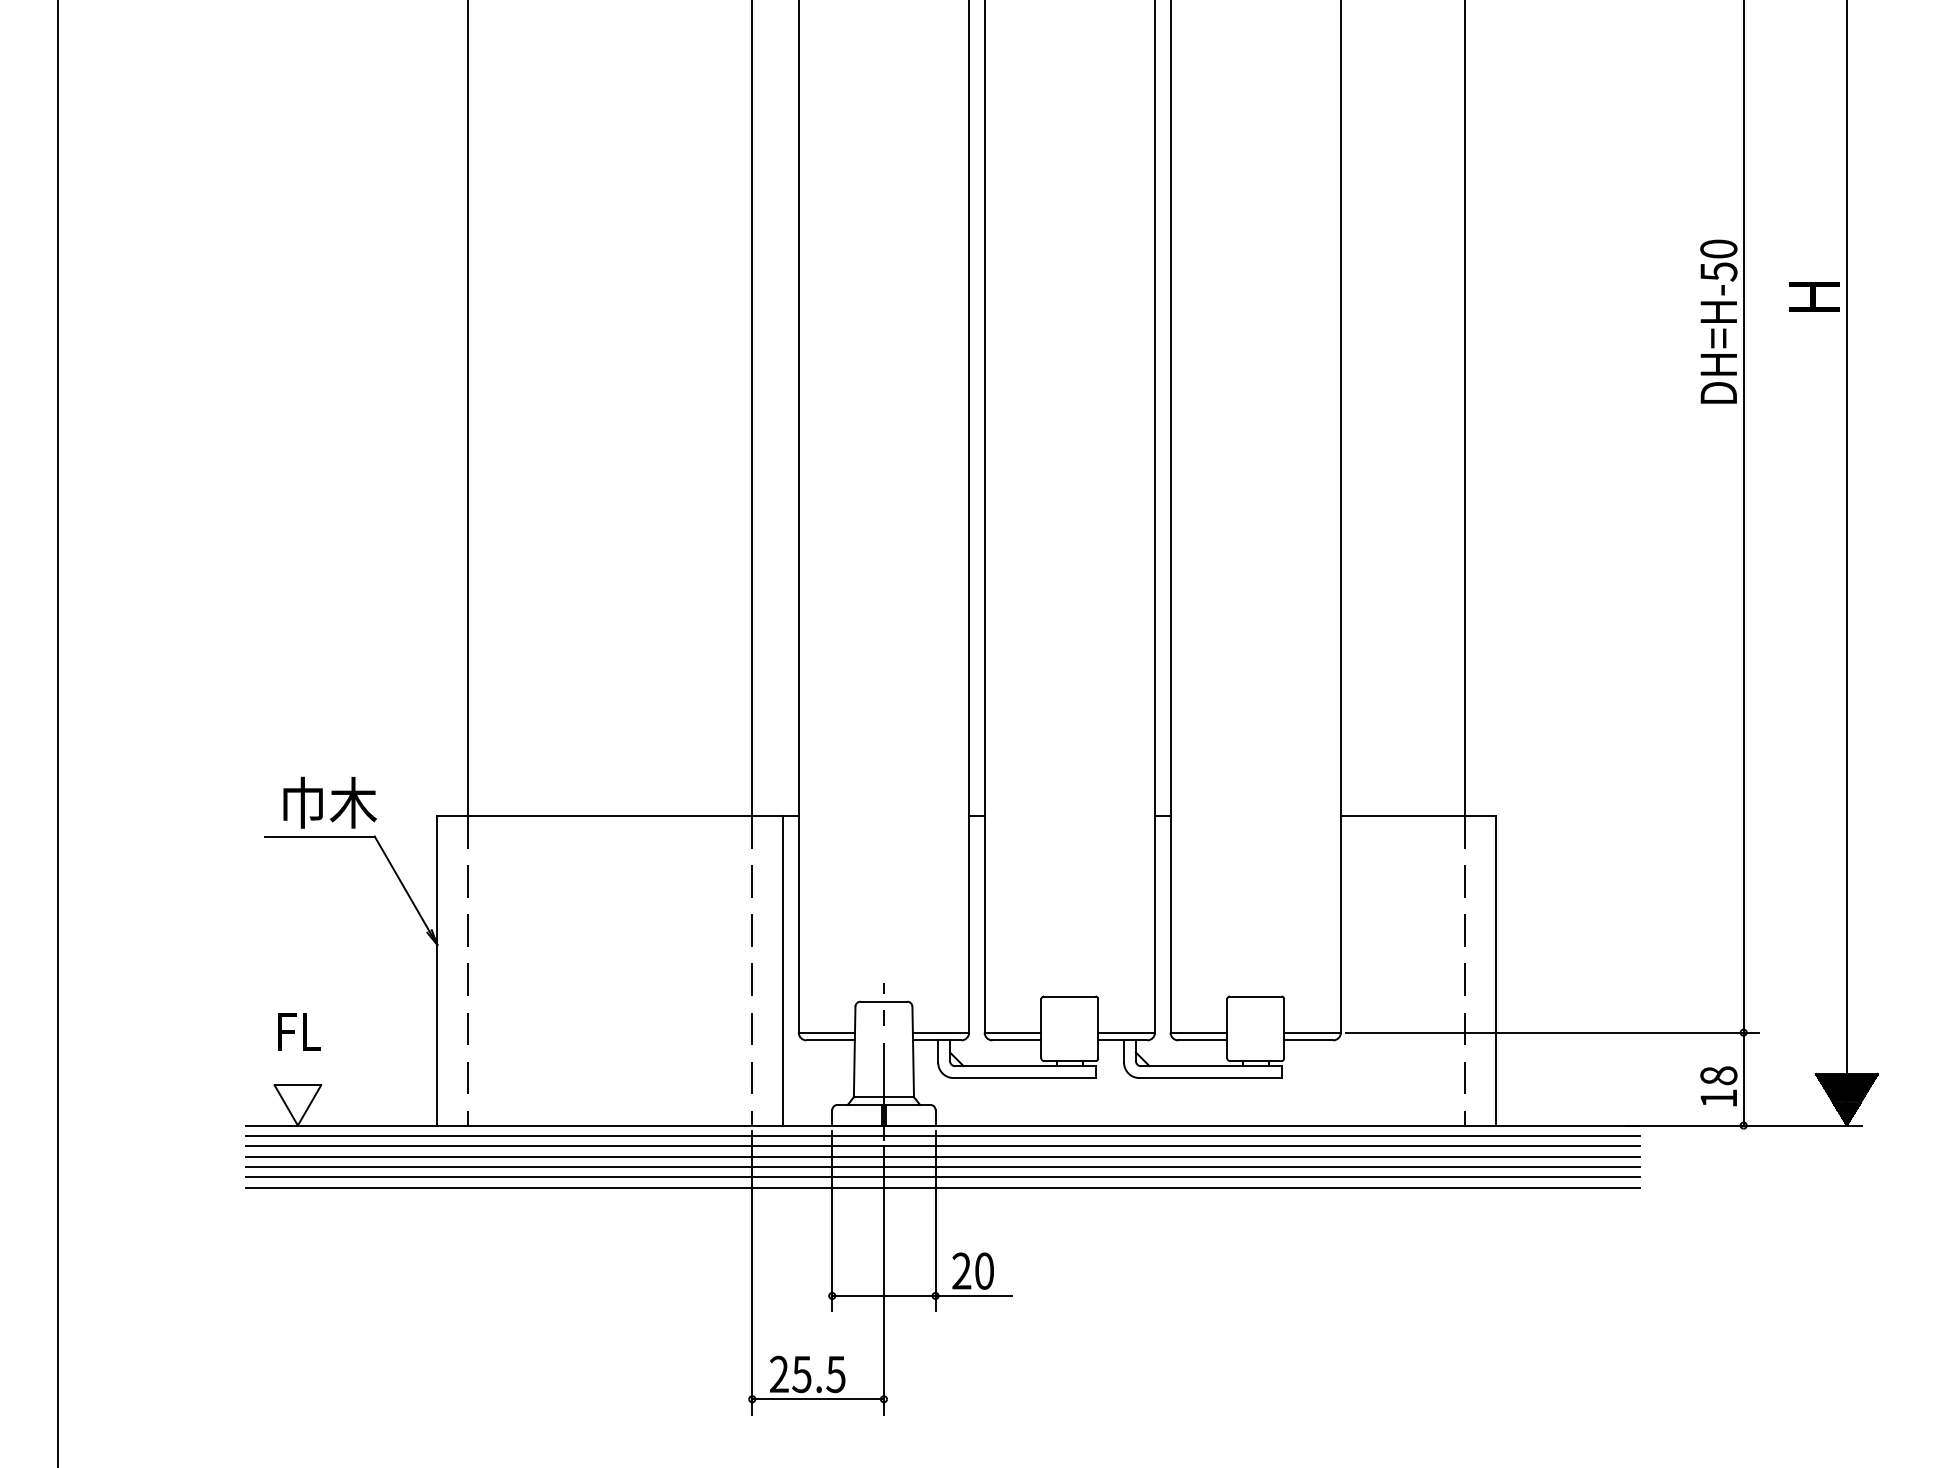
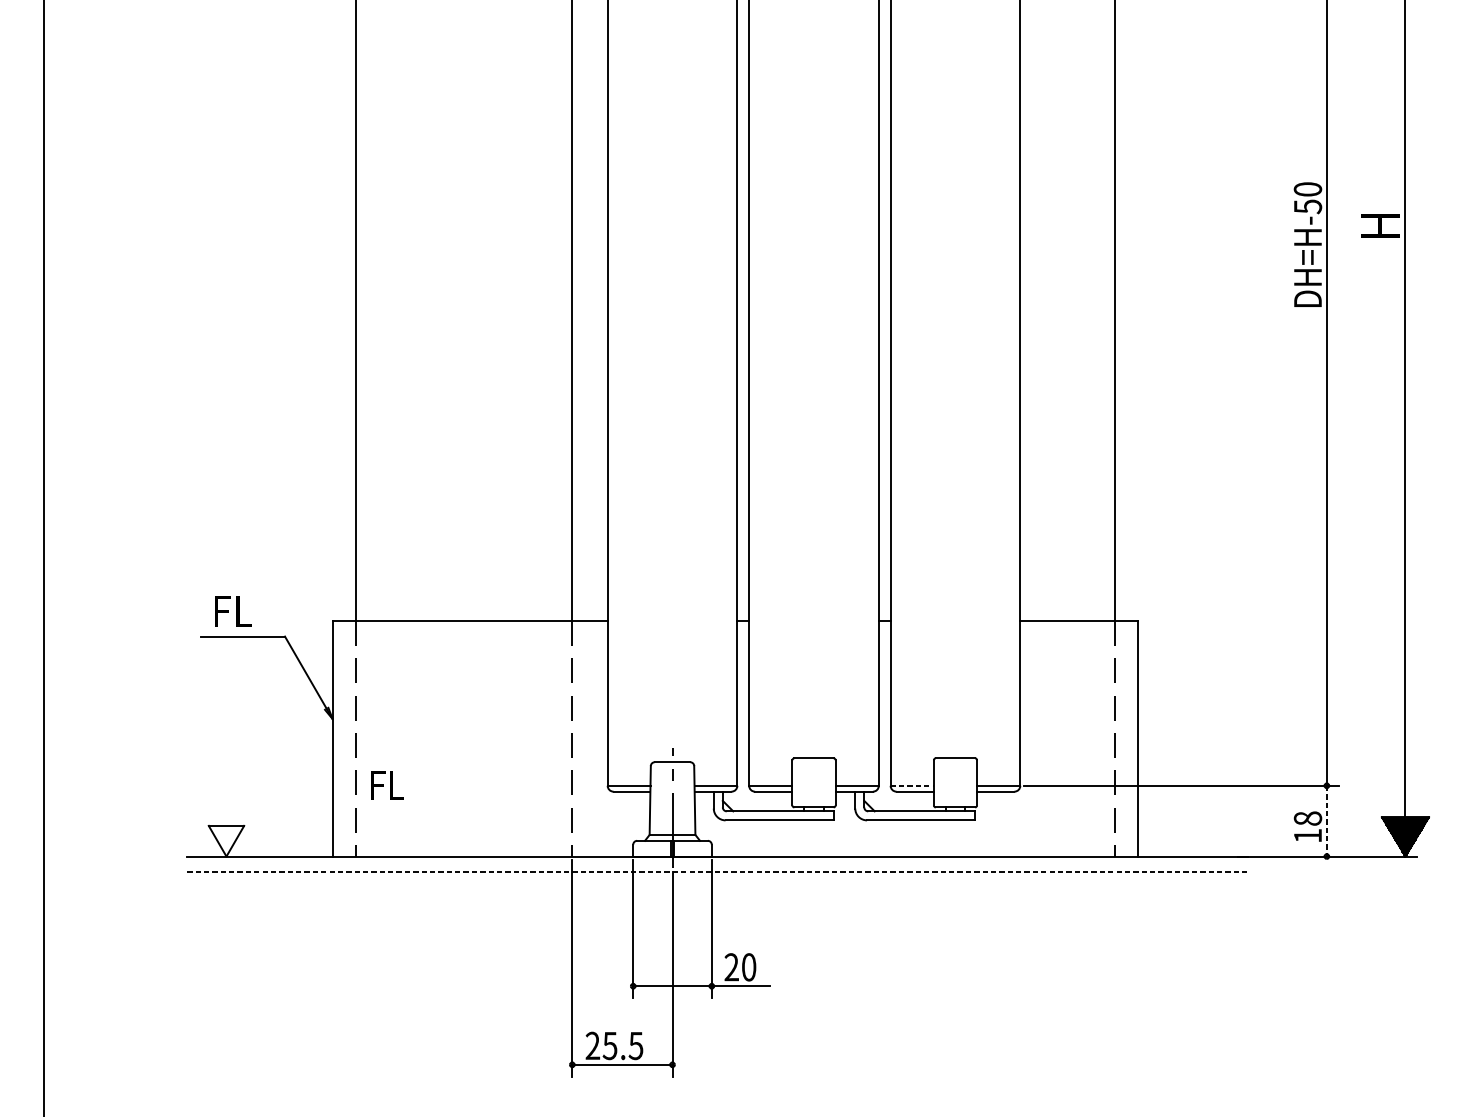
text: (329, 802) -> (250, 610), 巾木 -> FL
line: (783, 970) -> (596, 738), removed
text: (299, 1031) -> (387, 784), moved
line: (1199, 1032) -> (912, 785), solid -> dashed
line: (1743, 1079) -> (1326, 821), solid -> dashed
line: (943, 1135) -> (717, 864), removed
line: (943, 1146) -> (717, 872), solid -> dashed
line: (943, 1156) -> (717, 880), removed
line: (943, 1166) -> (717, 887), removed
line: (943, 1177) -> (717, 896), removed
line: (943, 1187) -> (717, 903), removed

